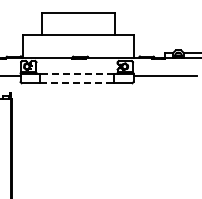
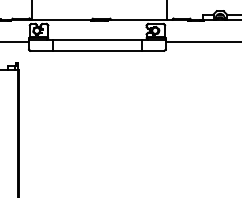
line: (76, 74) -> (96, 40), dashed -> solid
line: (77, 83) -> (97, 51), dashed -> solid

